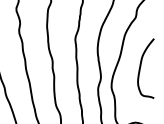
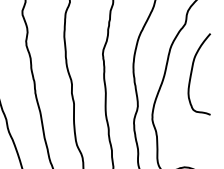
curve: (141, 66) -> (193, 71), moved

